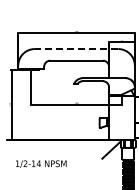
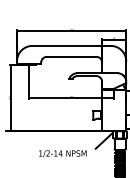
line: (76, 49) -> (71, 46), dashed -> solid
text: (41, 163) -> (63, 153), moved

